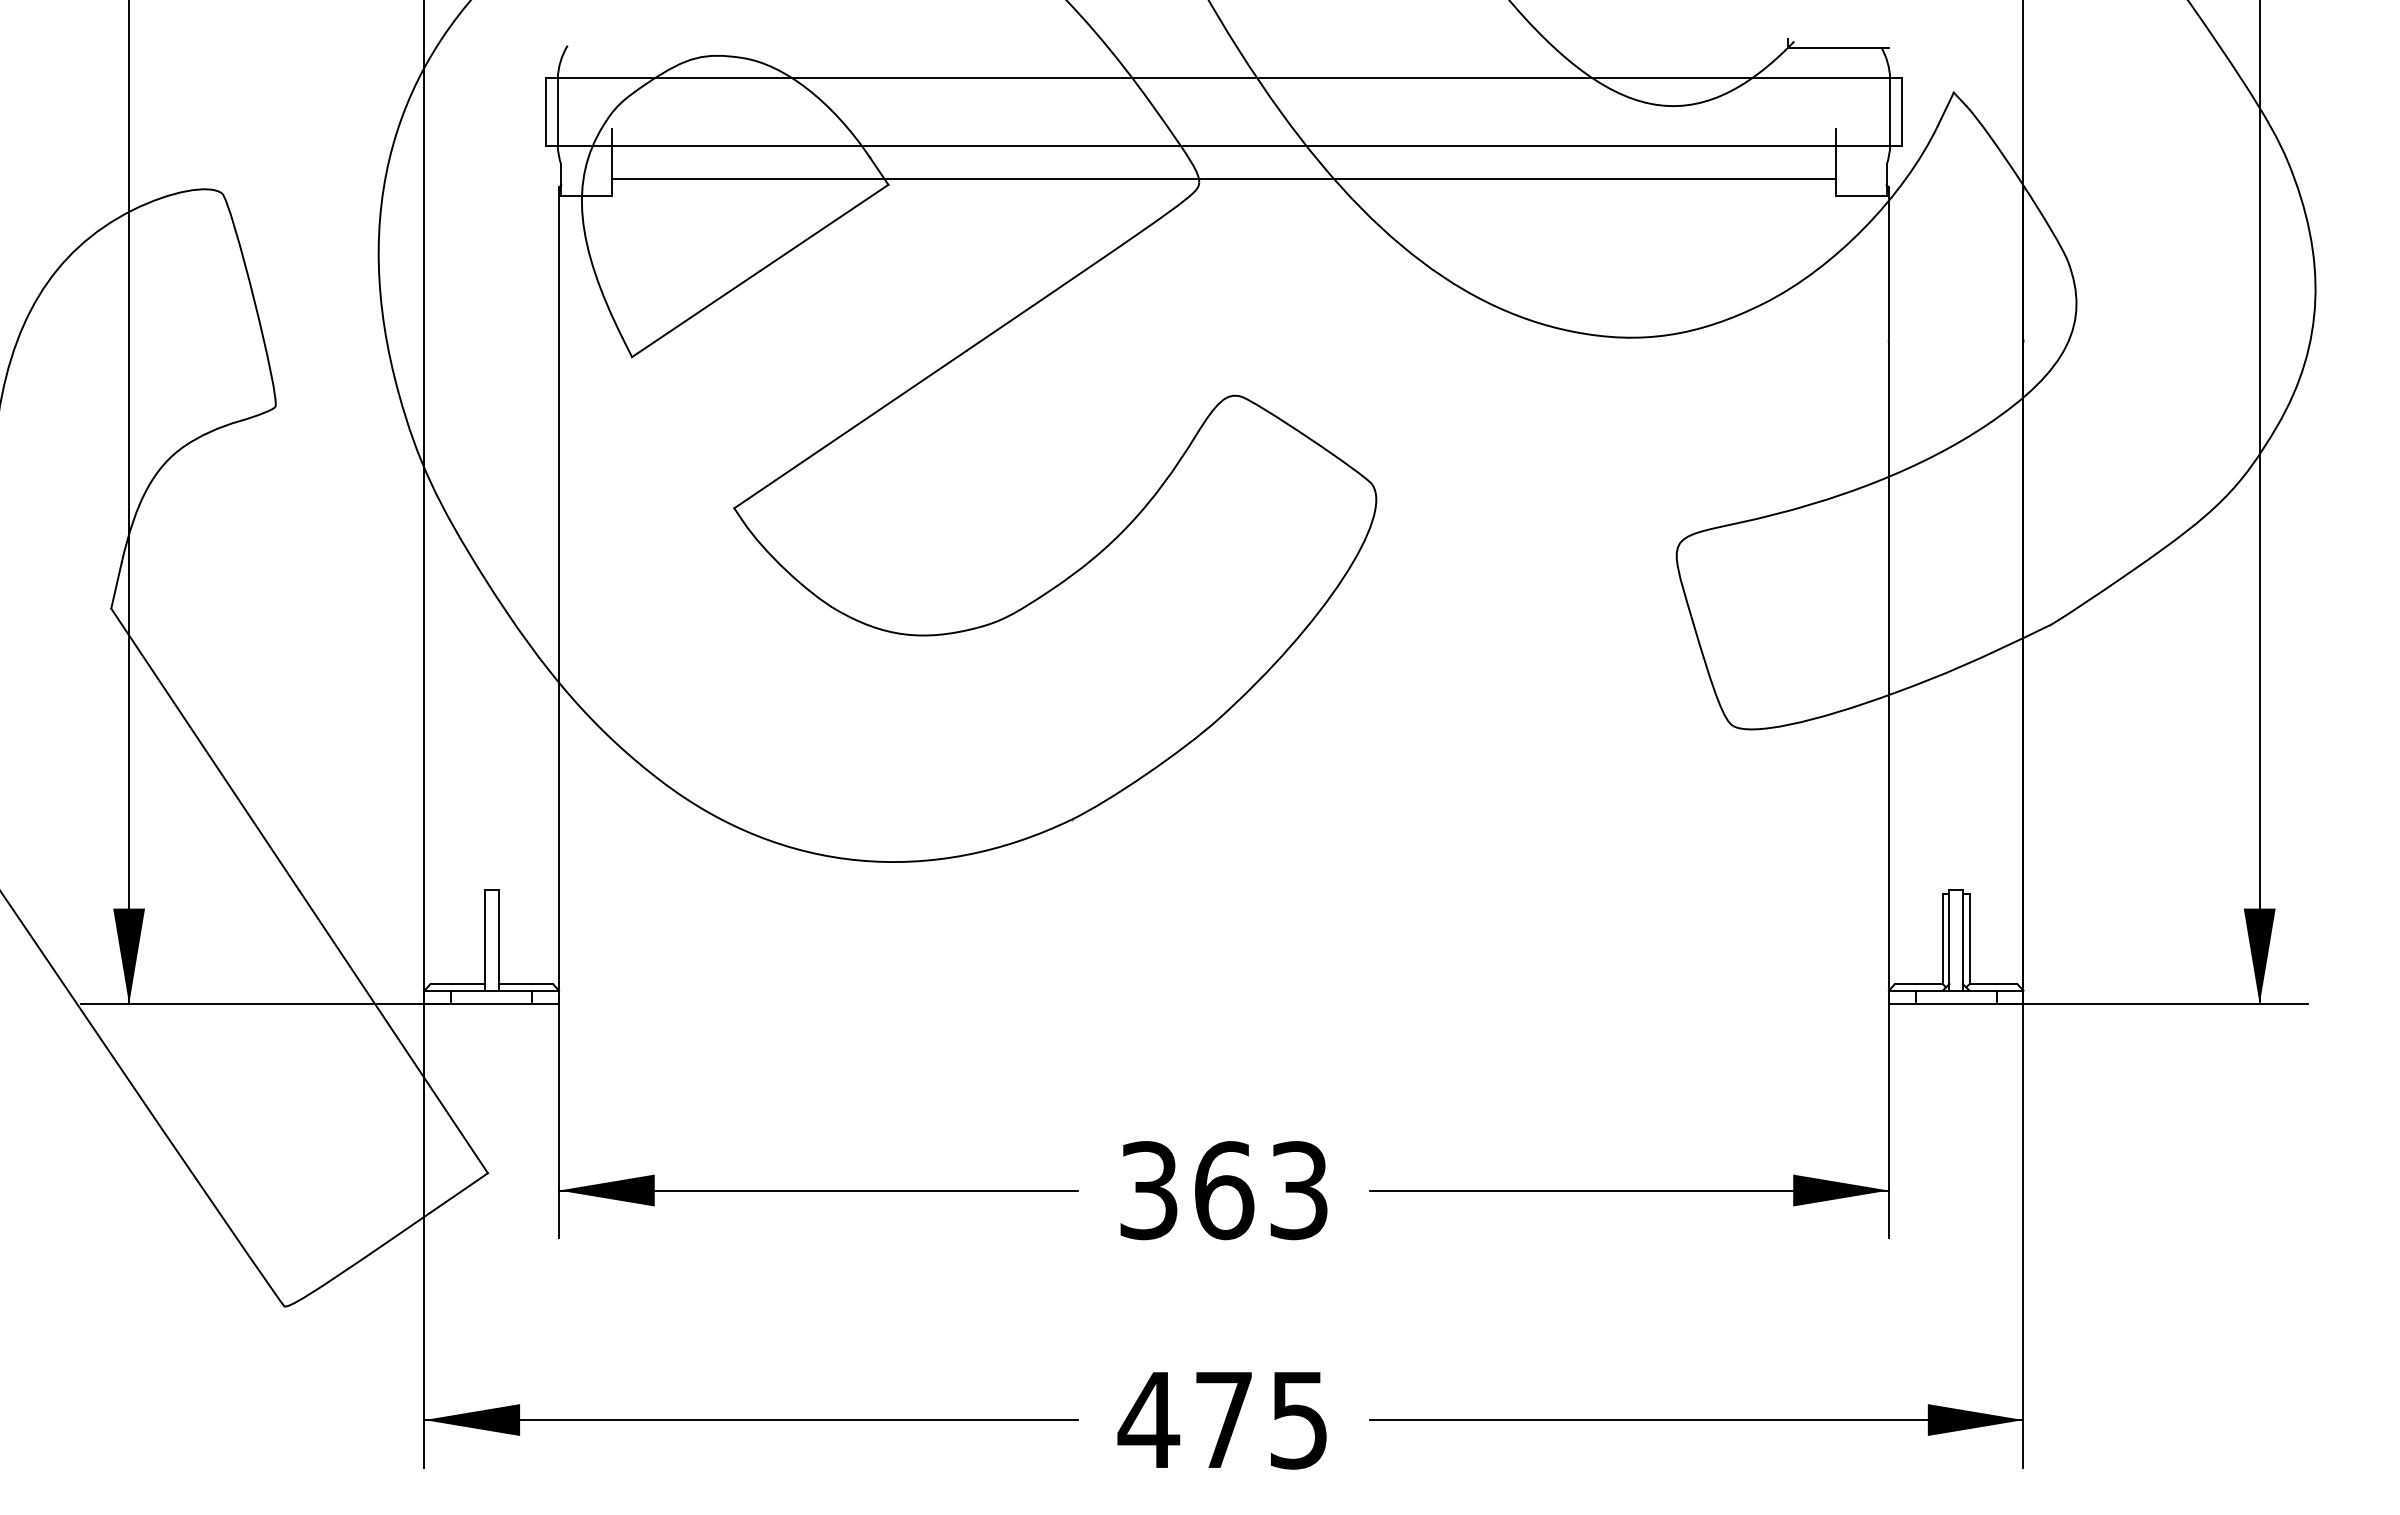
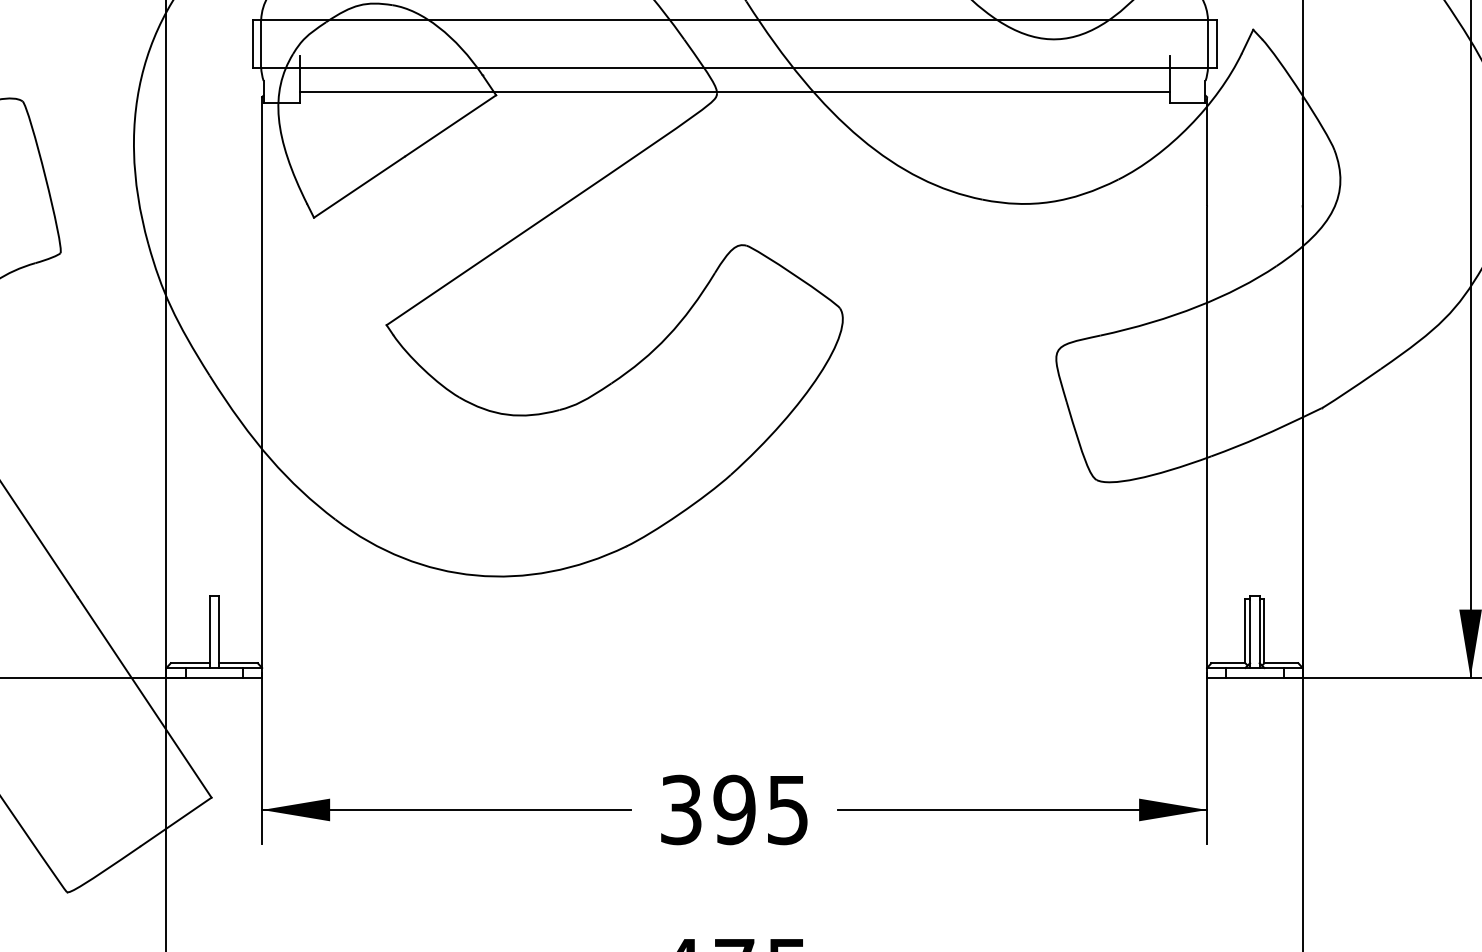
text: (1260, 1190) -> (760, 809), 363 -> 395

